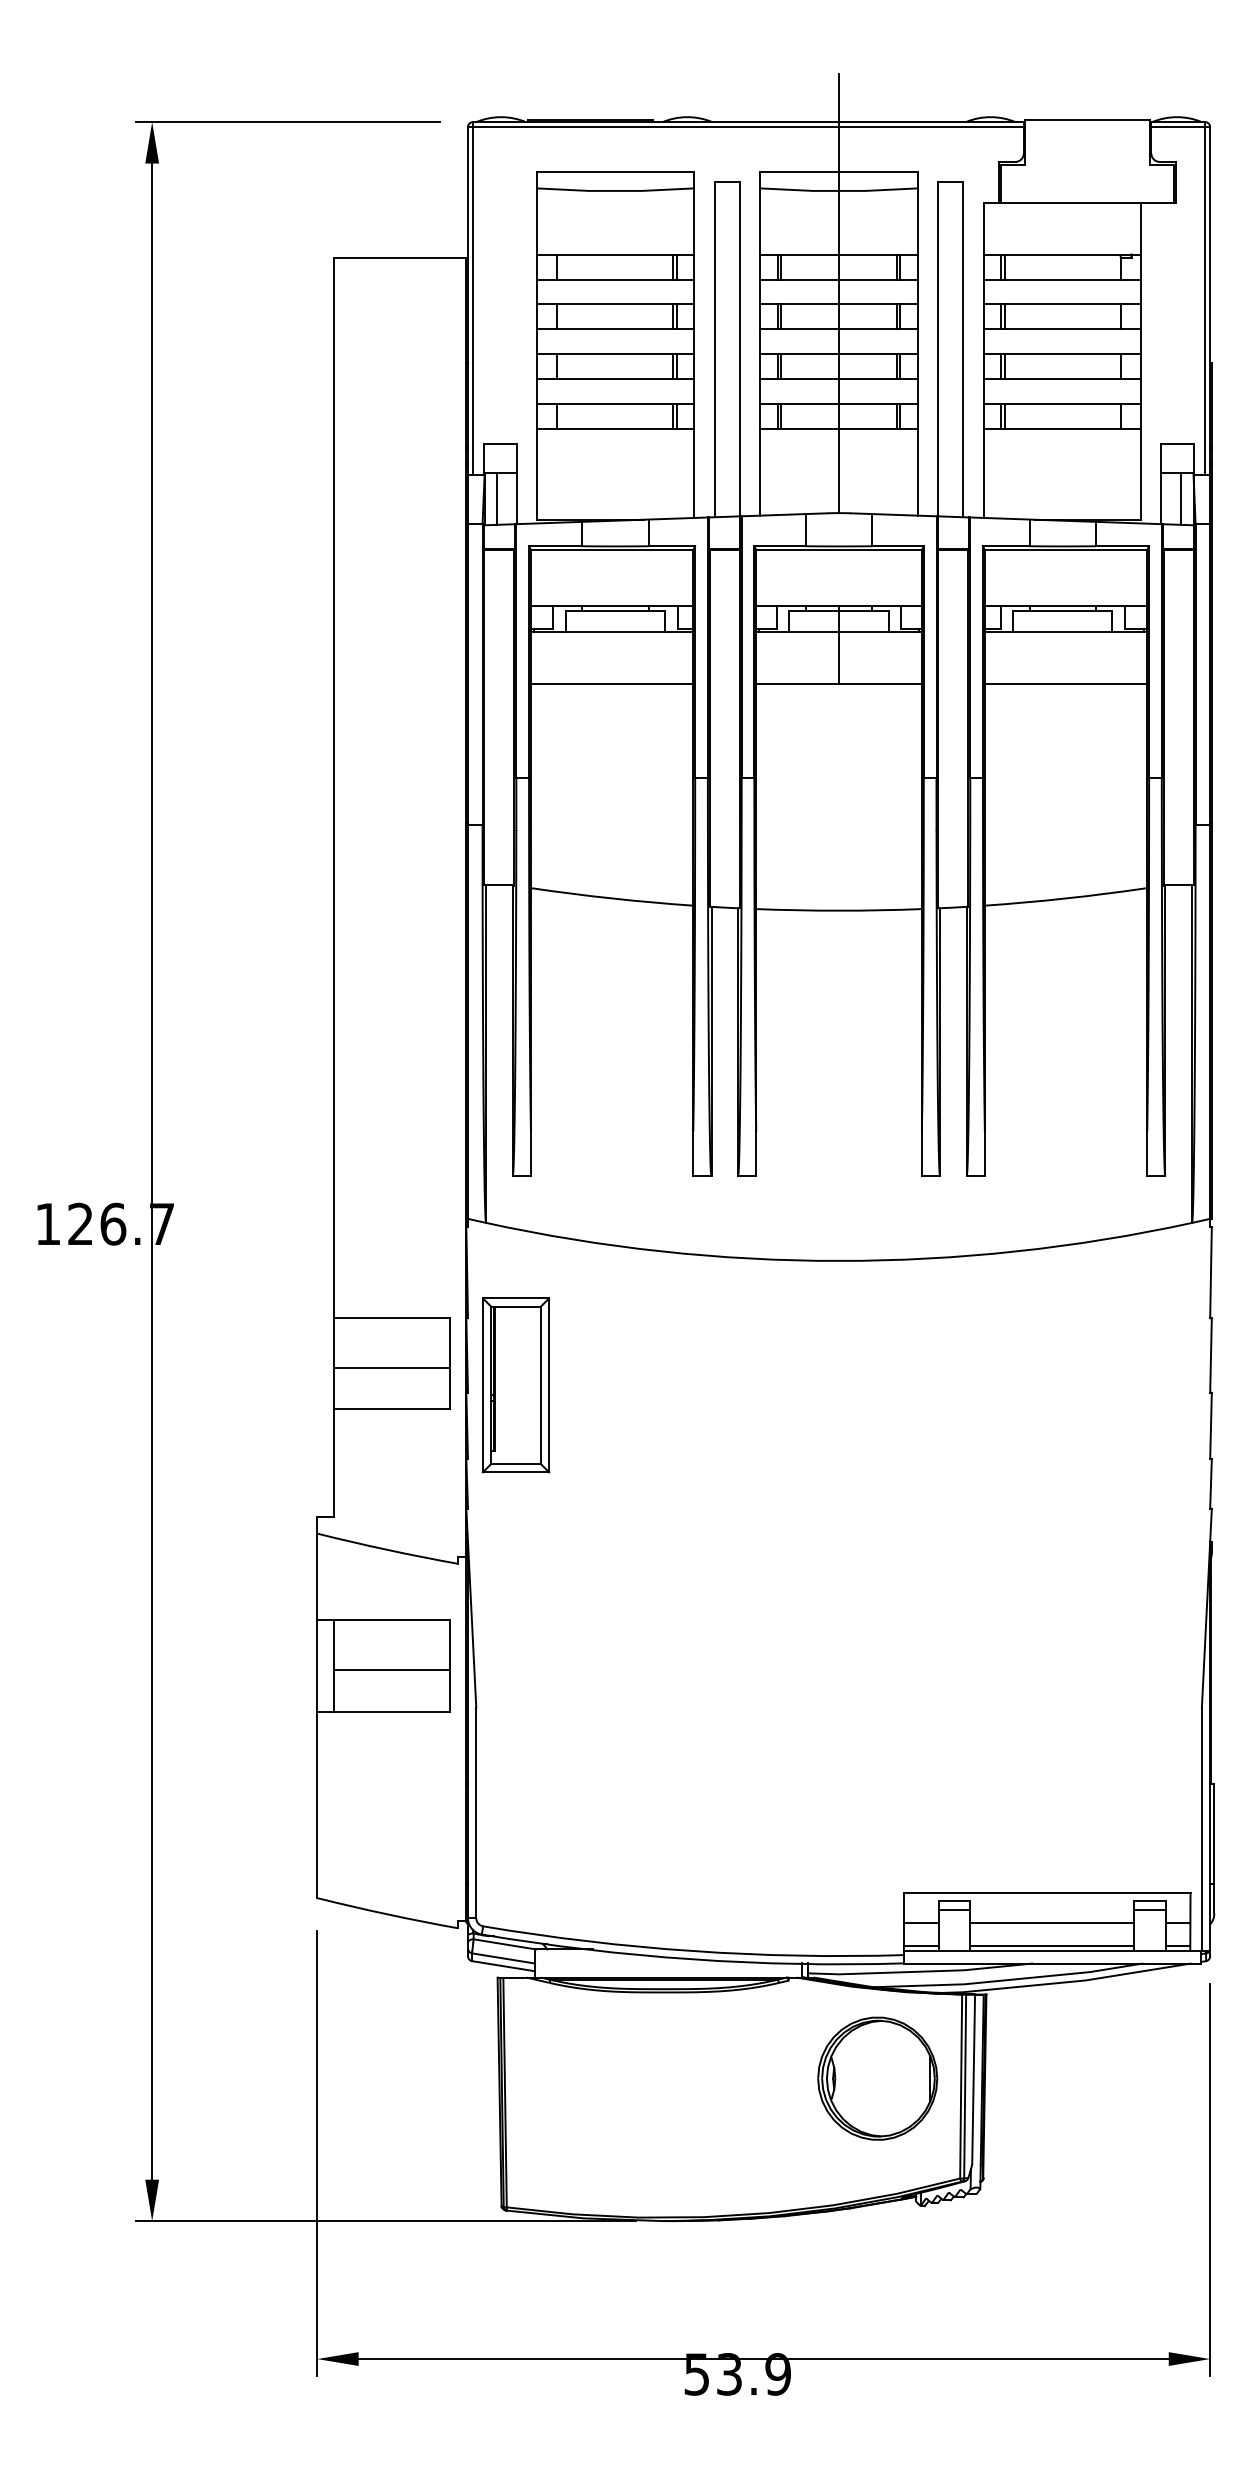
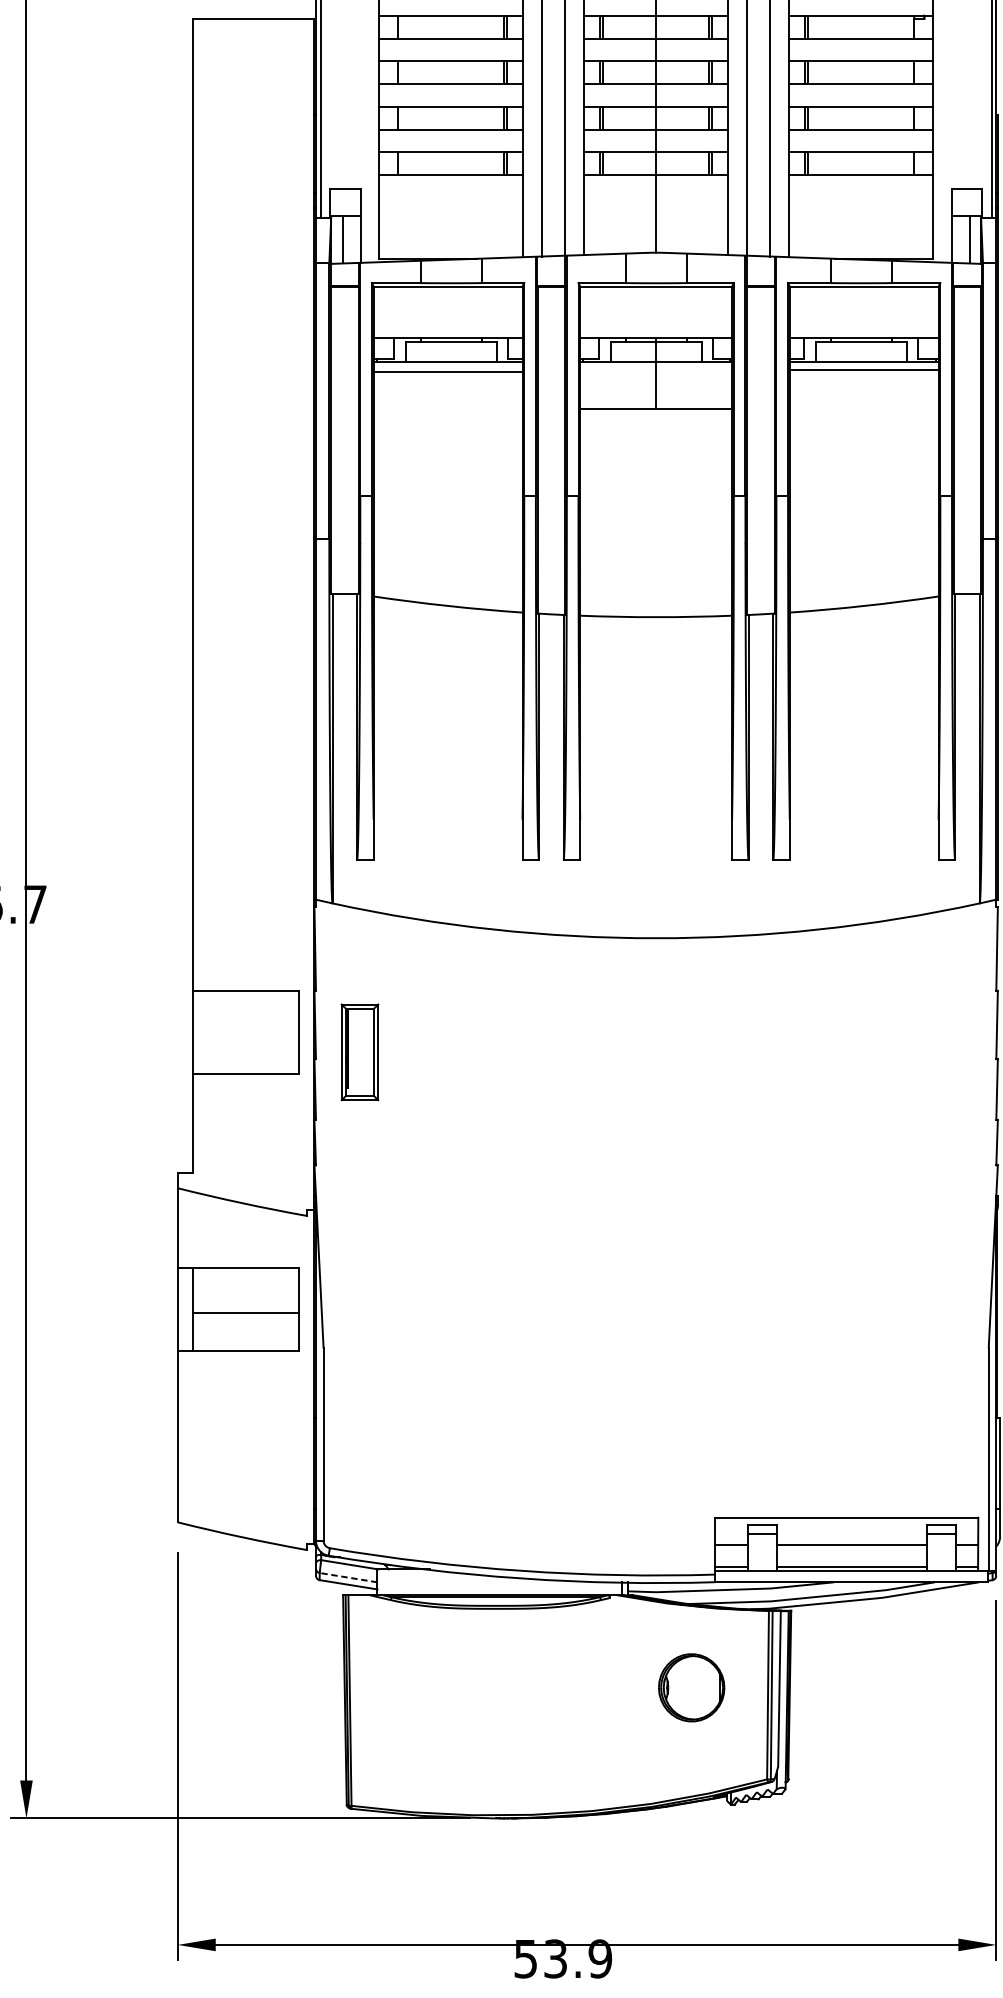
line: (611, 683) -> (447, 371), moved
line: (1065, 683) -> (863, 369), moved
line: (391, 1367) -> (245, 1035), removed
part: (515, 1385) -> (359, 1052), size x0.6
line: (503, 1958) -> (348, 1577), solid -> dashed
part: (877, 2078) -> (691, 1687), size x0.6

